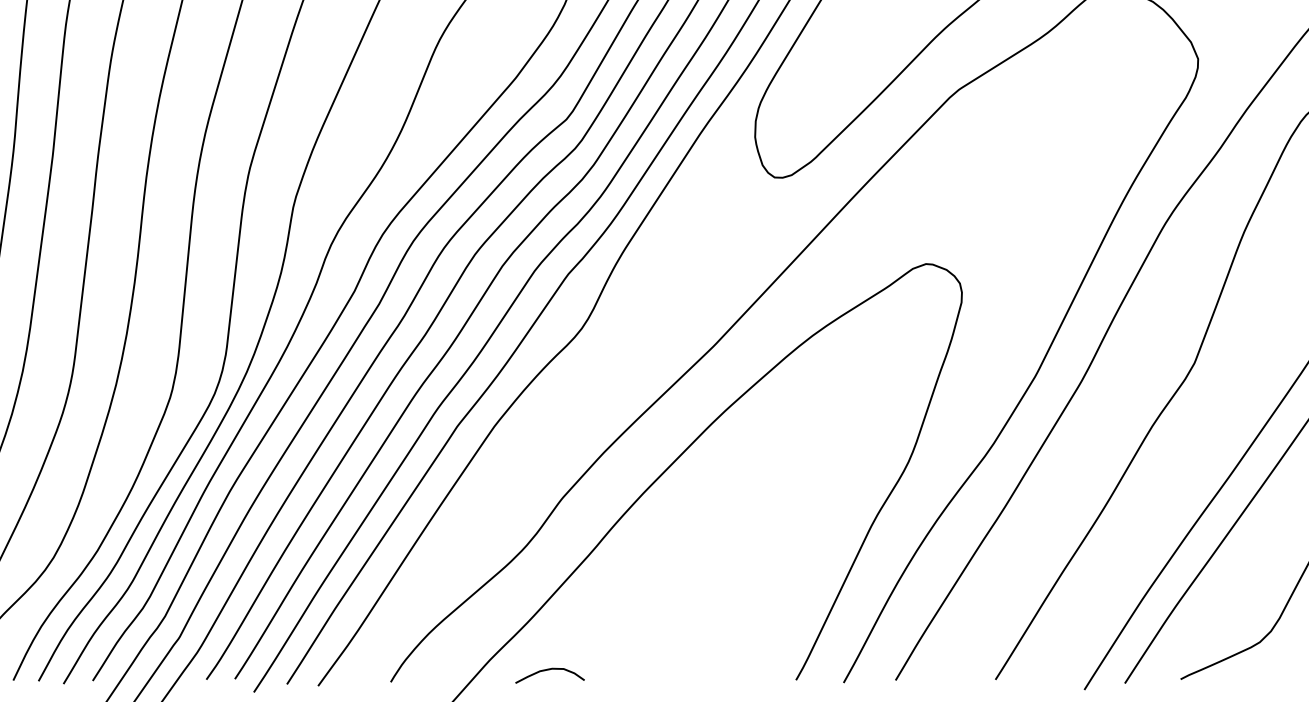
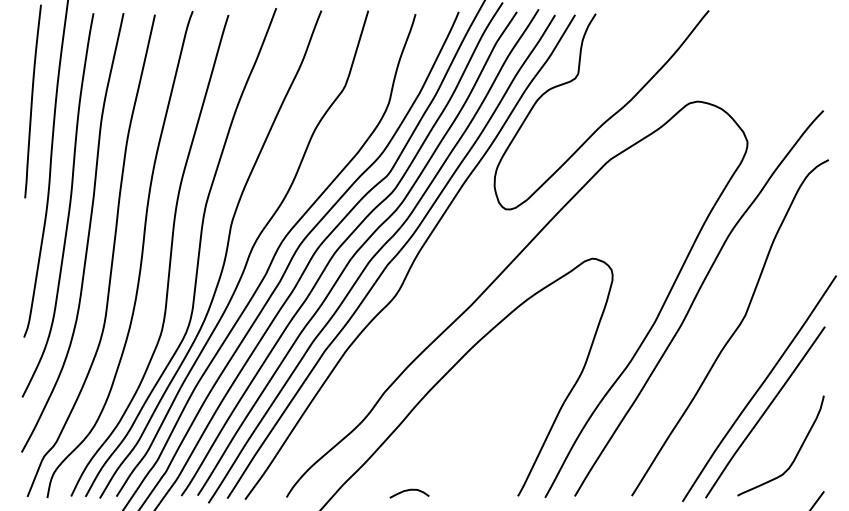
curve: (548, 671) -> (408, 491), moved

